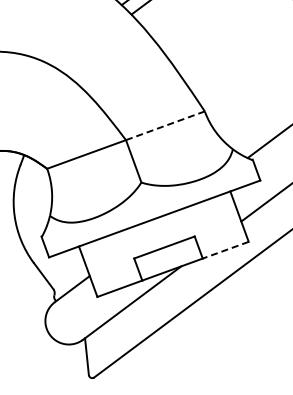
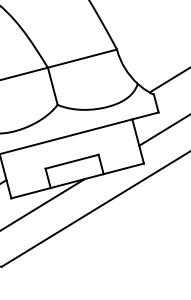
line: (165, 125) -> (82, 58), dashed -> solid
line: (225, 250) -> (123, 169), dashed -> solid

